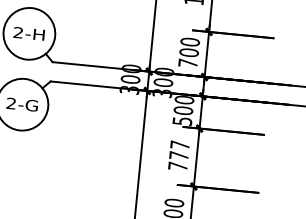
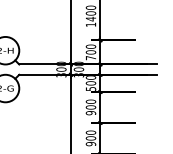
text: (178, 155) -> (90, 107), 777 -> 900

